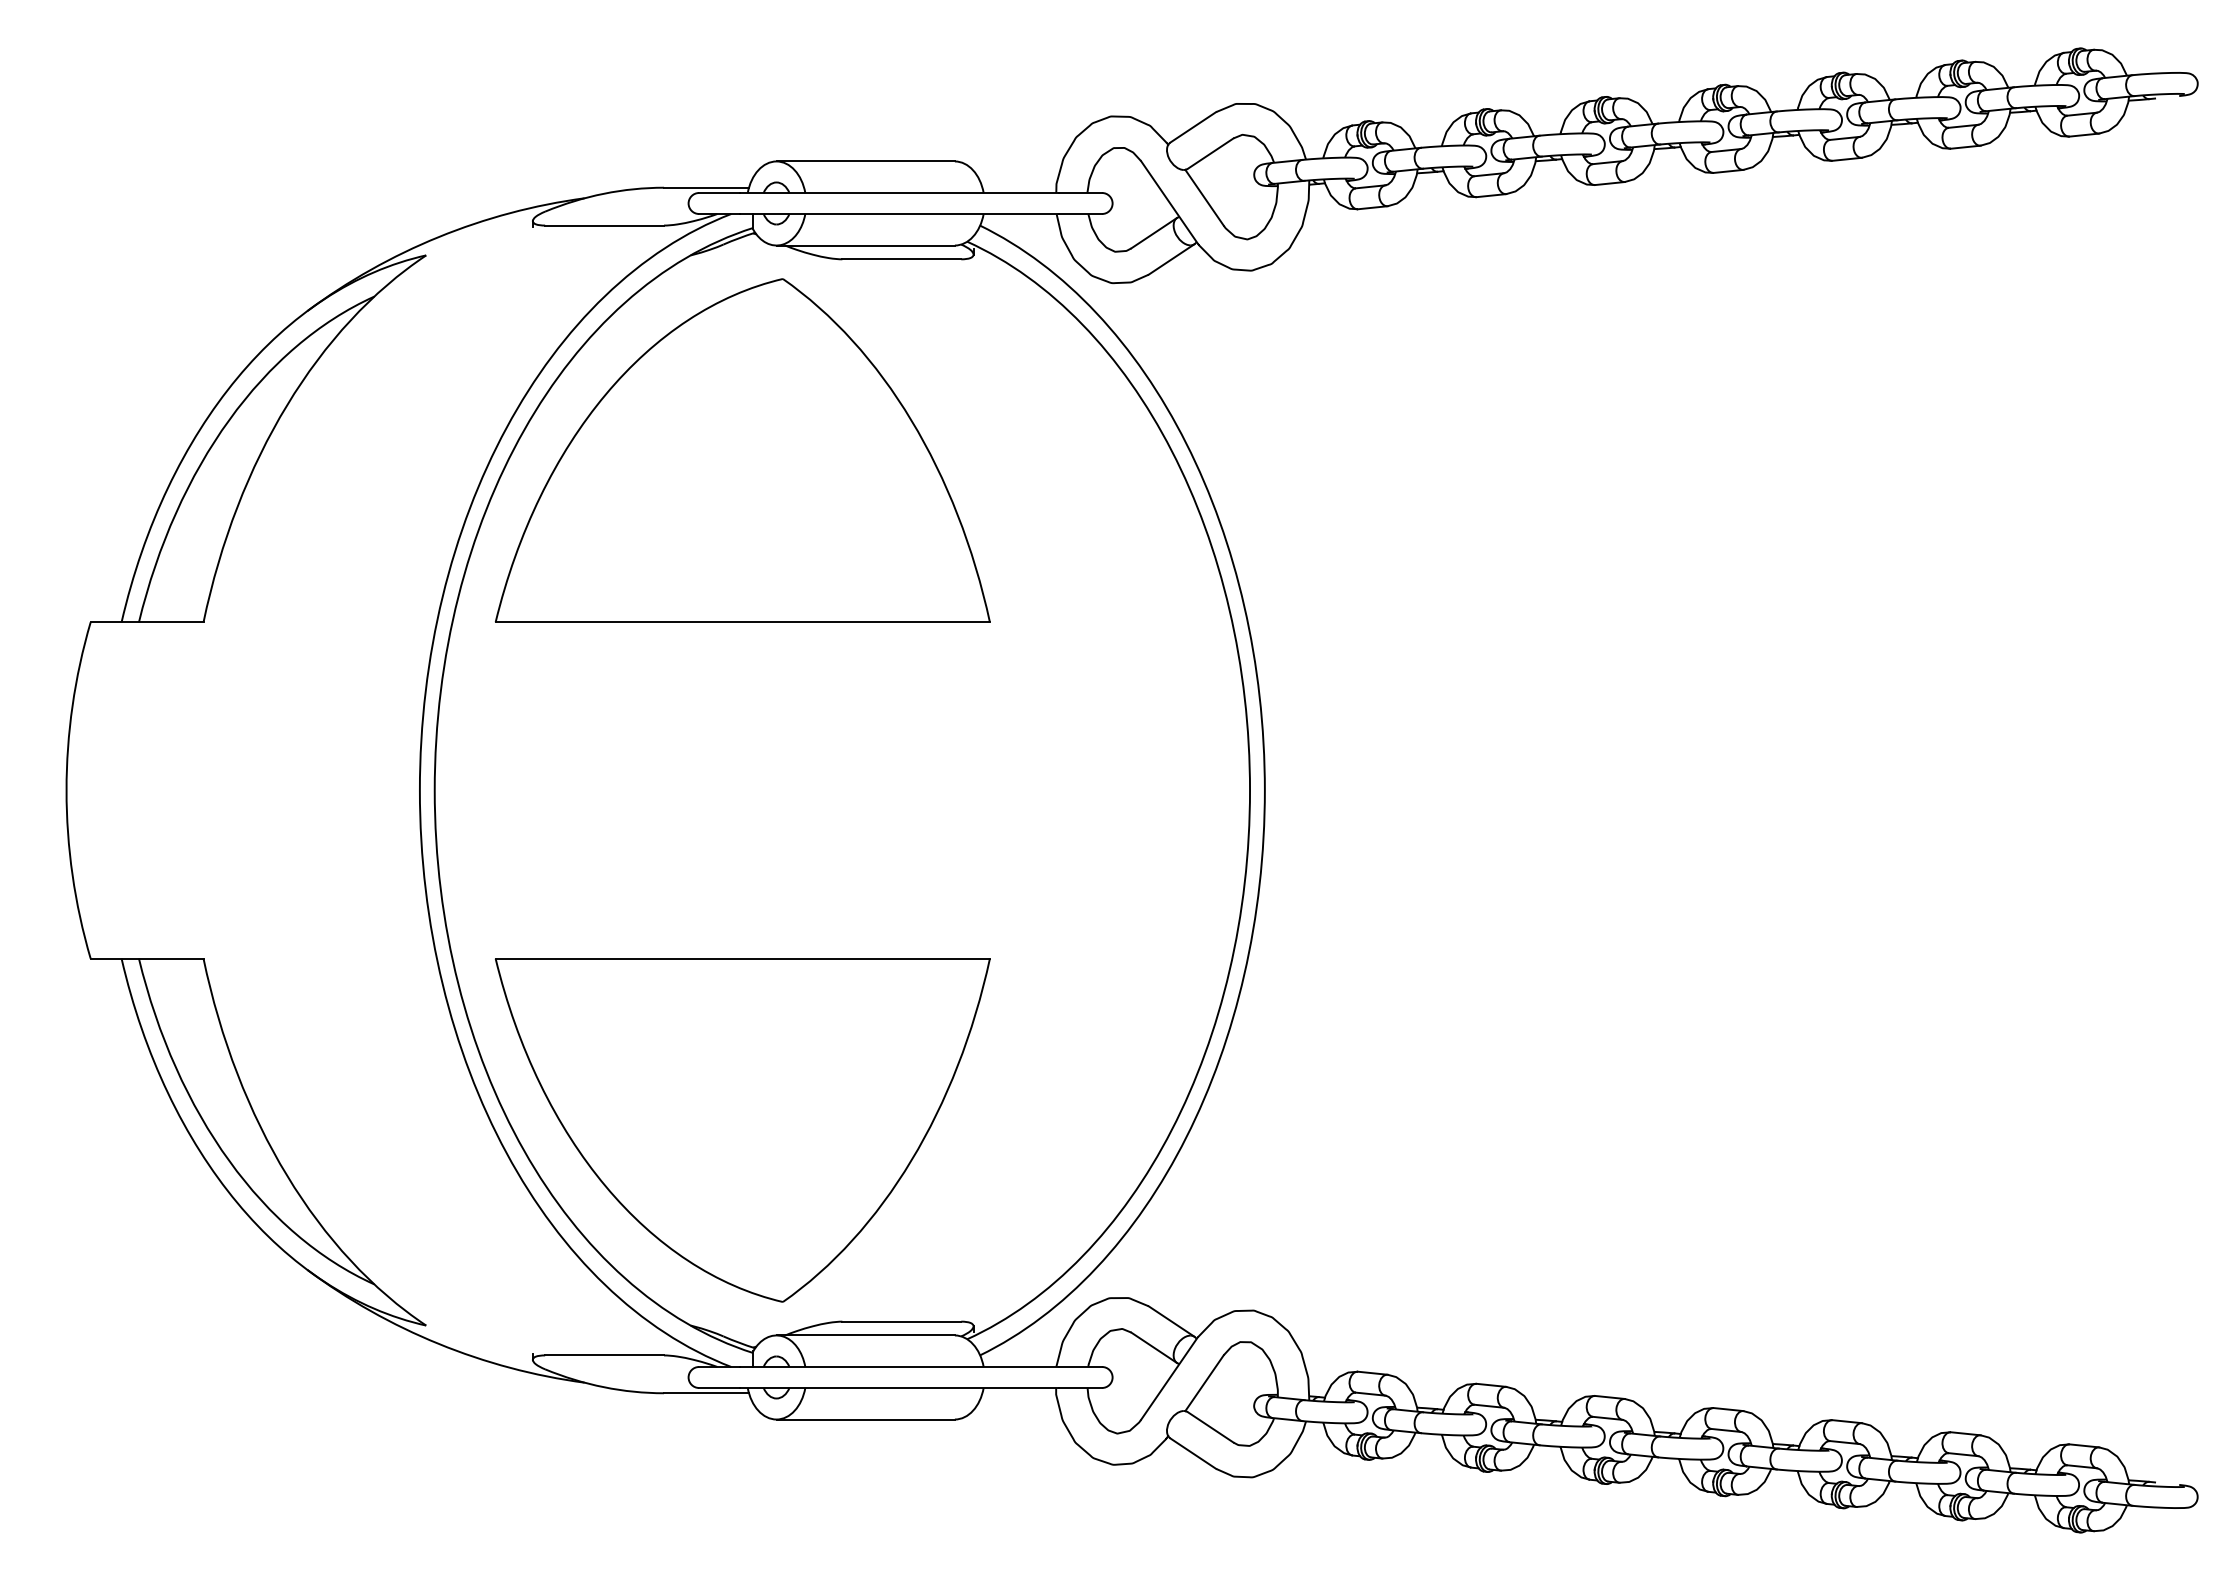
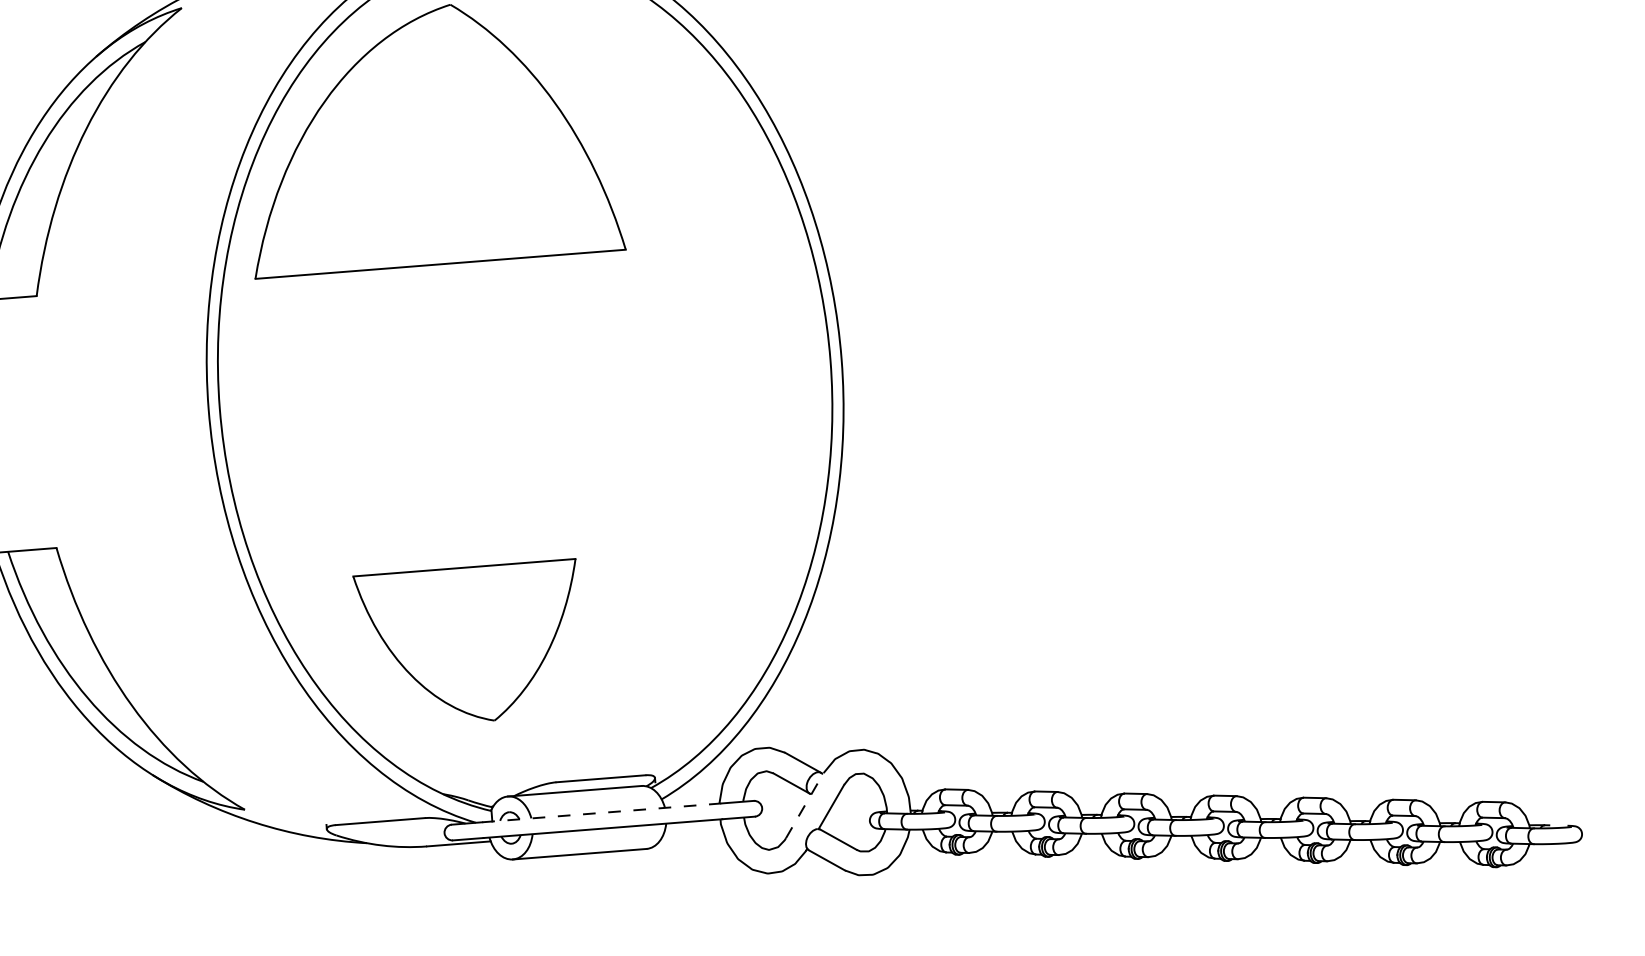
part: (742, 1130) -> (470, 644), size x0.6
line: (899, 1366) -> (601, 812), solid -> dashed
line: (1169, 1378) -> (804, 805), solid -> dashed

